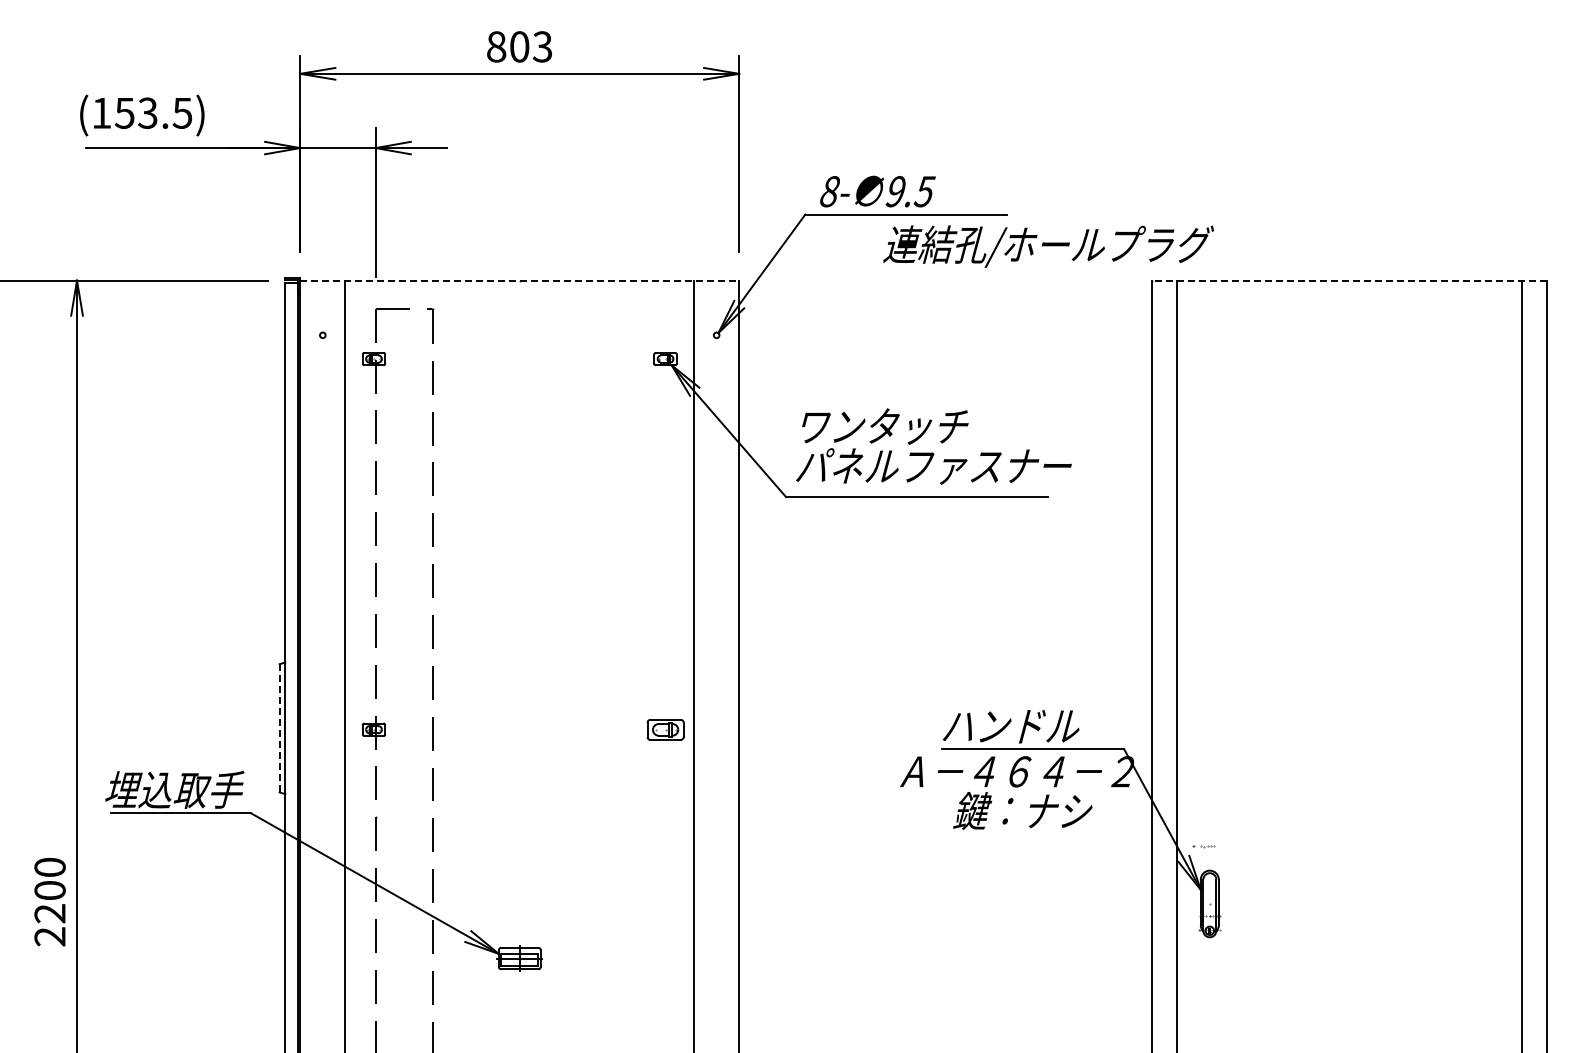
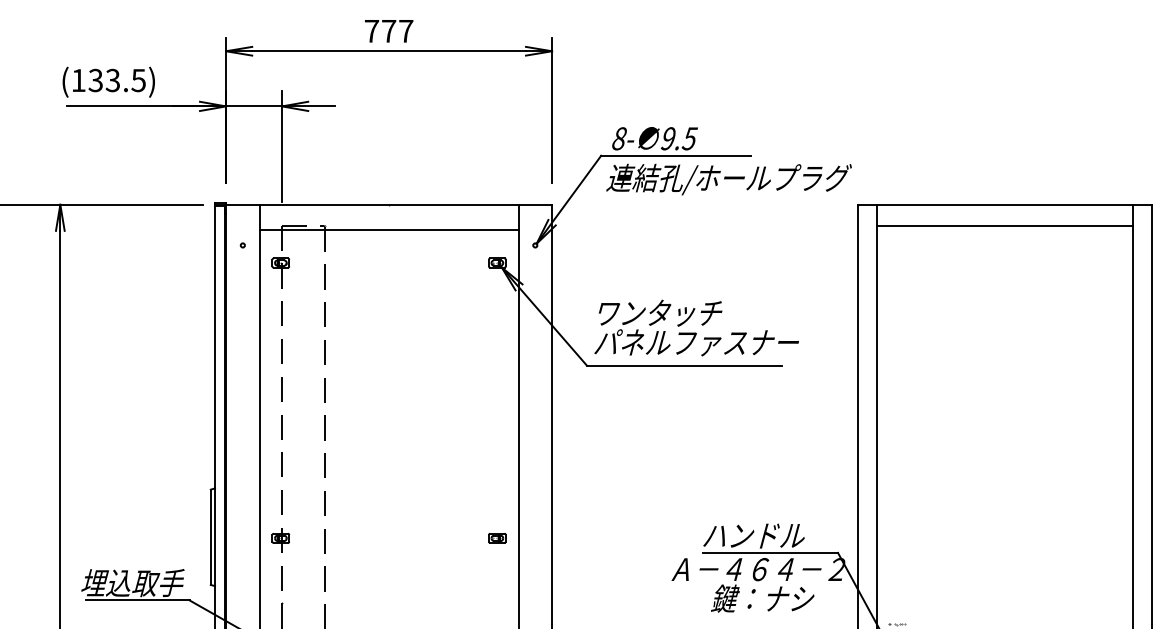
text: (519, 46) -> (388, 30), 803 -> 777
text: (124, 112) -> (95, 79), (153.5) -> (133.5)
text: (1048, 246) -> (729, 179), moved
line: (519, 280) -> (388, 204), dashed -> solid
line: (1349, 280) -> (1005, 204), dashed -> solid
line: (1349, 308) -> (1005, 225), added
line: (519, 314) -> (388, 229), added
line: (279, 728) -> (210, 537), dashed -> solid
part: (665, 729) -> (497, 538), size x0.62

